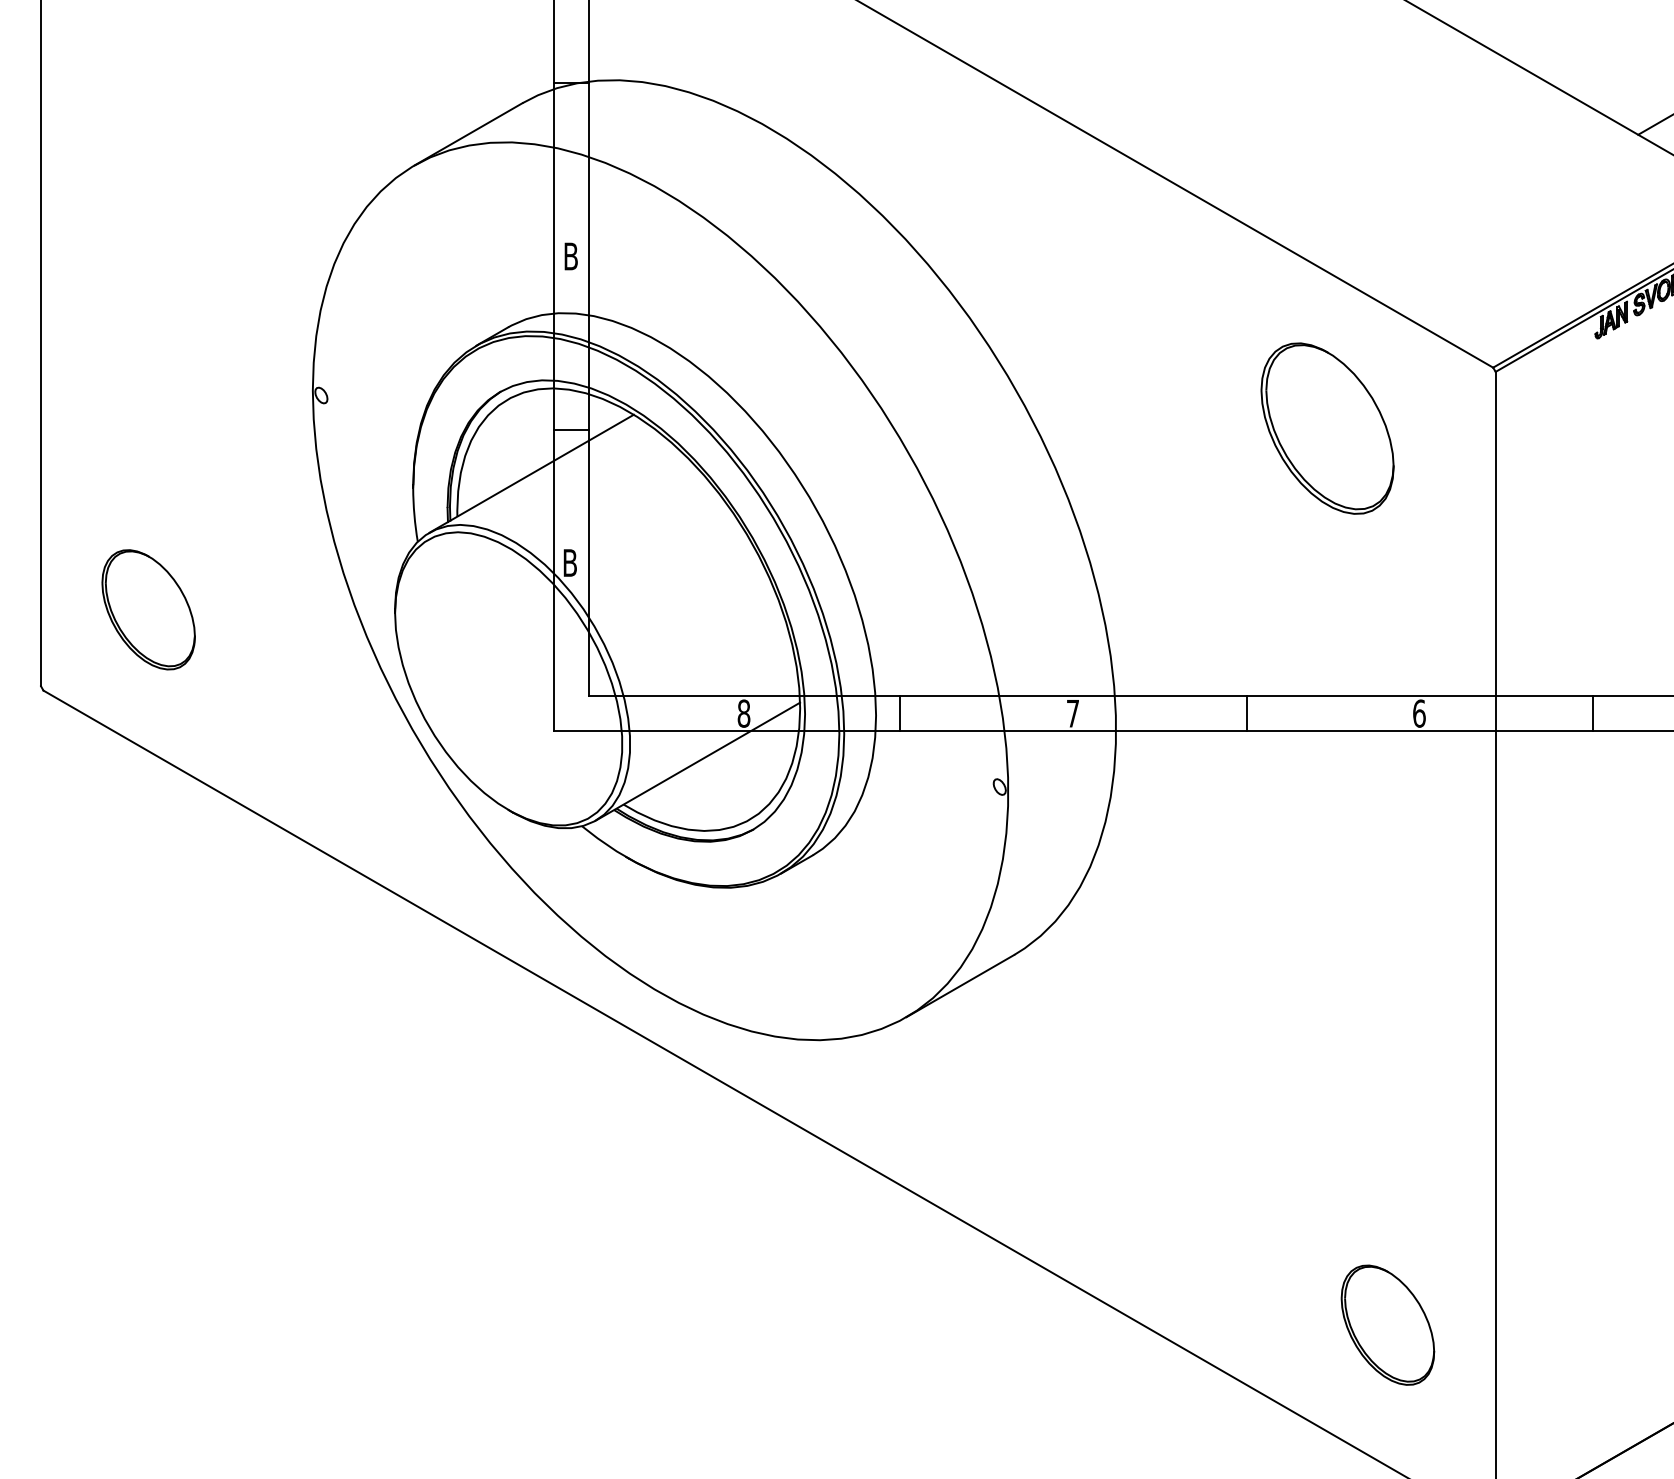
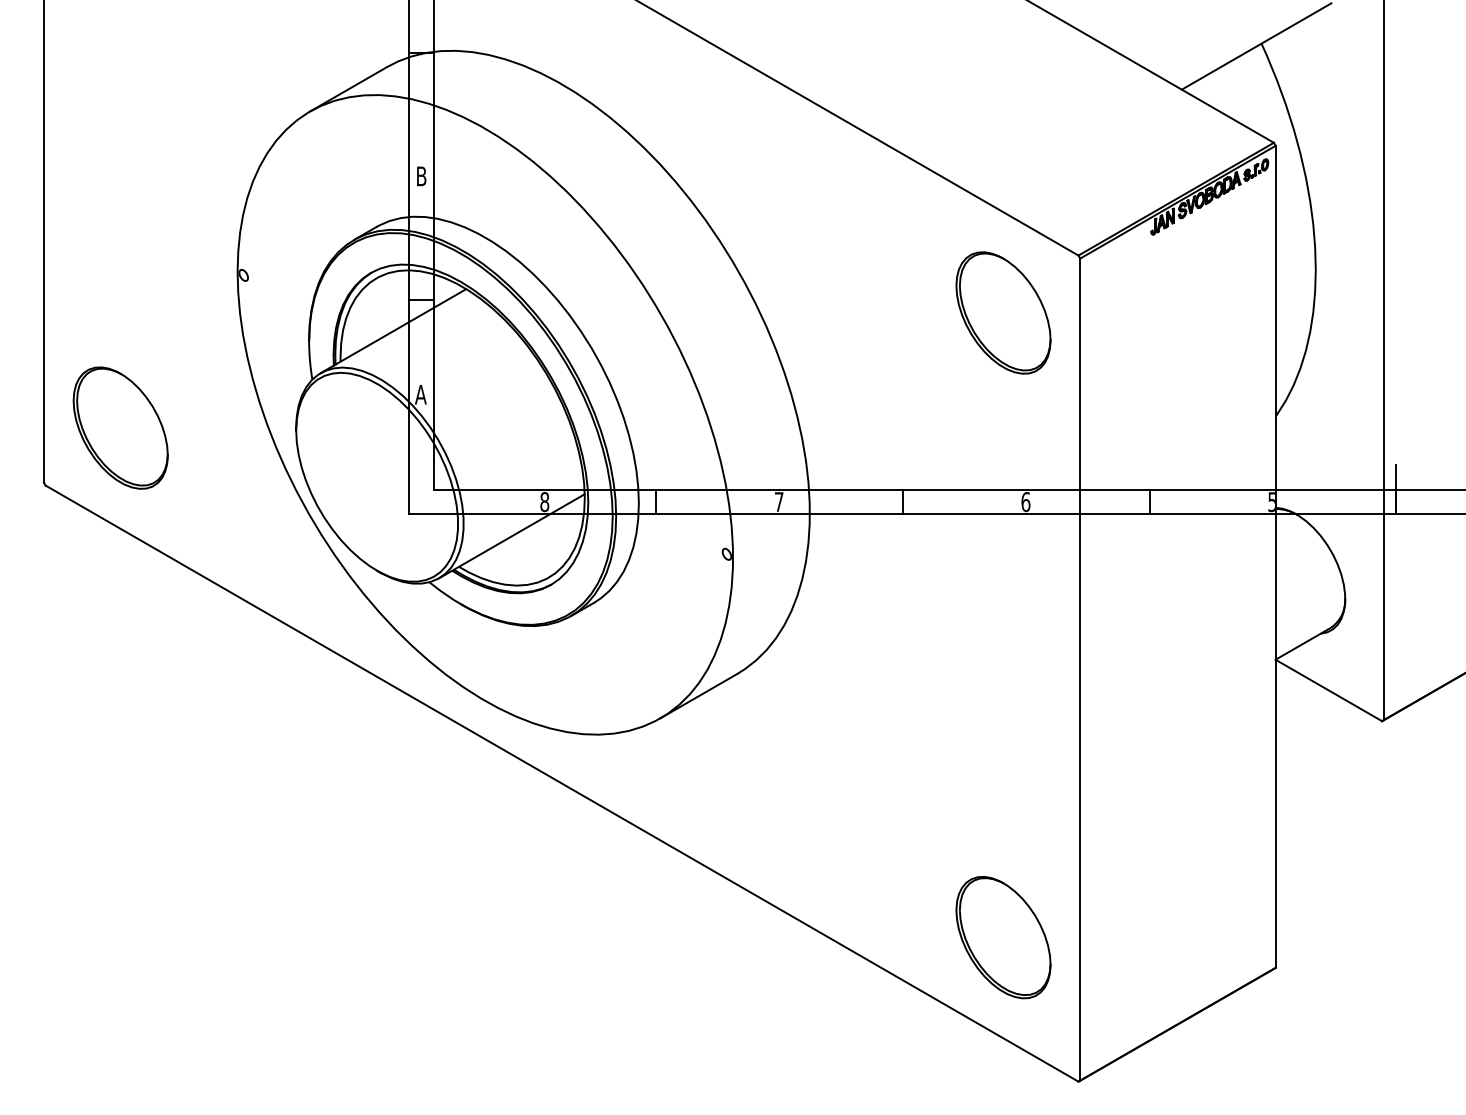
part: (1327, 427) -> (1003, 312), moved
text: (569, 562) -> (420, 394), B -> A
part: (148, 609) -> (120, 427), size x1.43
part: (1387, 1324) -> (1003, 937), size x1.43

